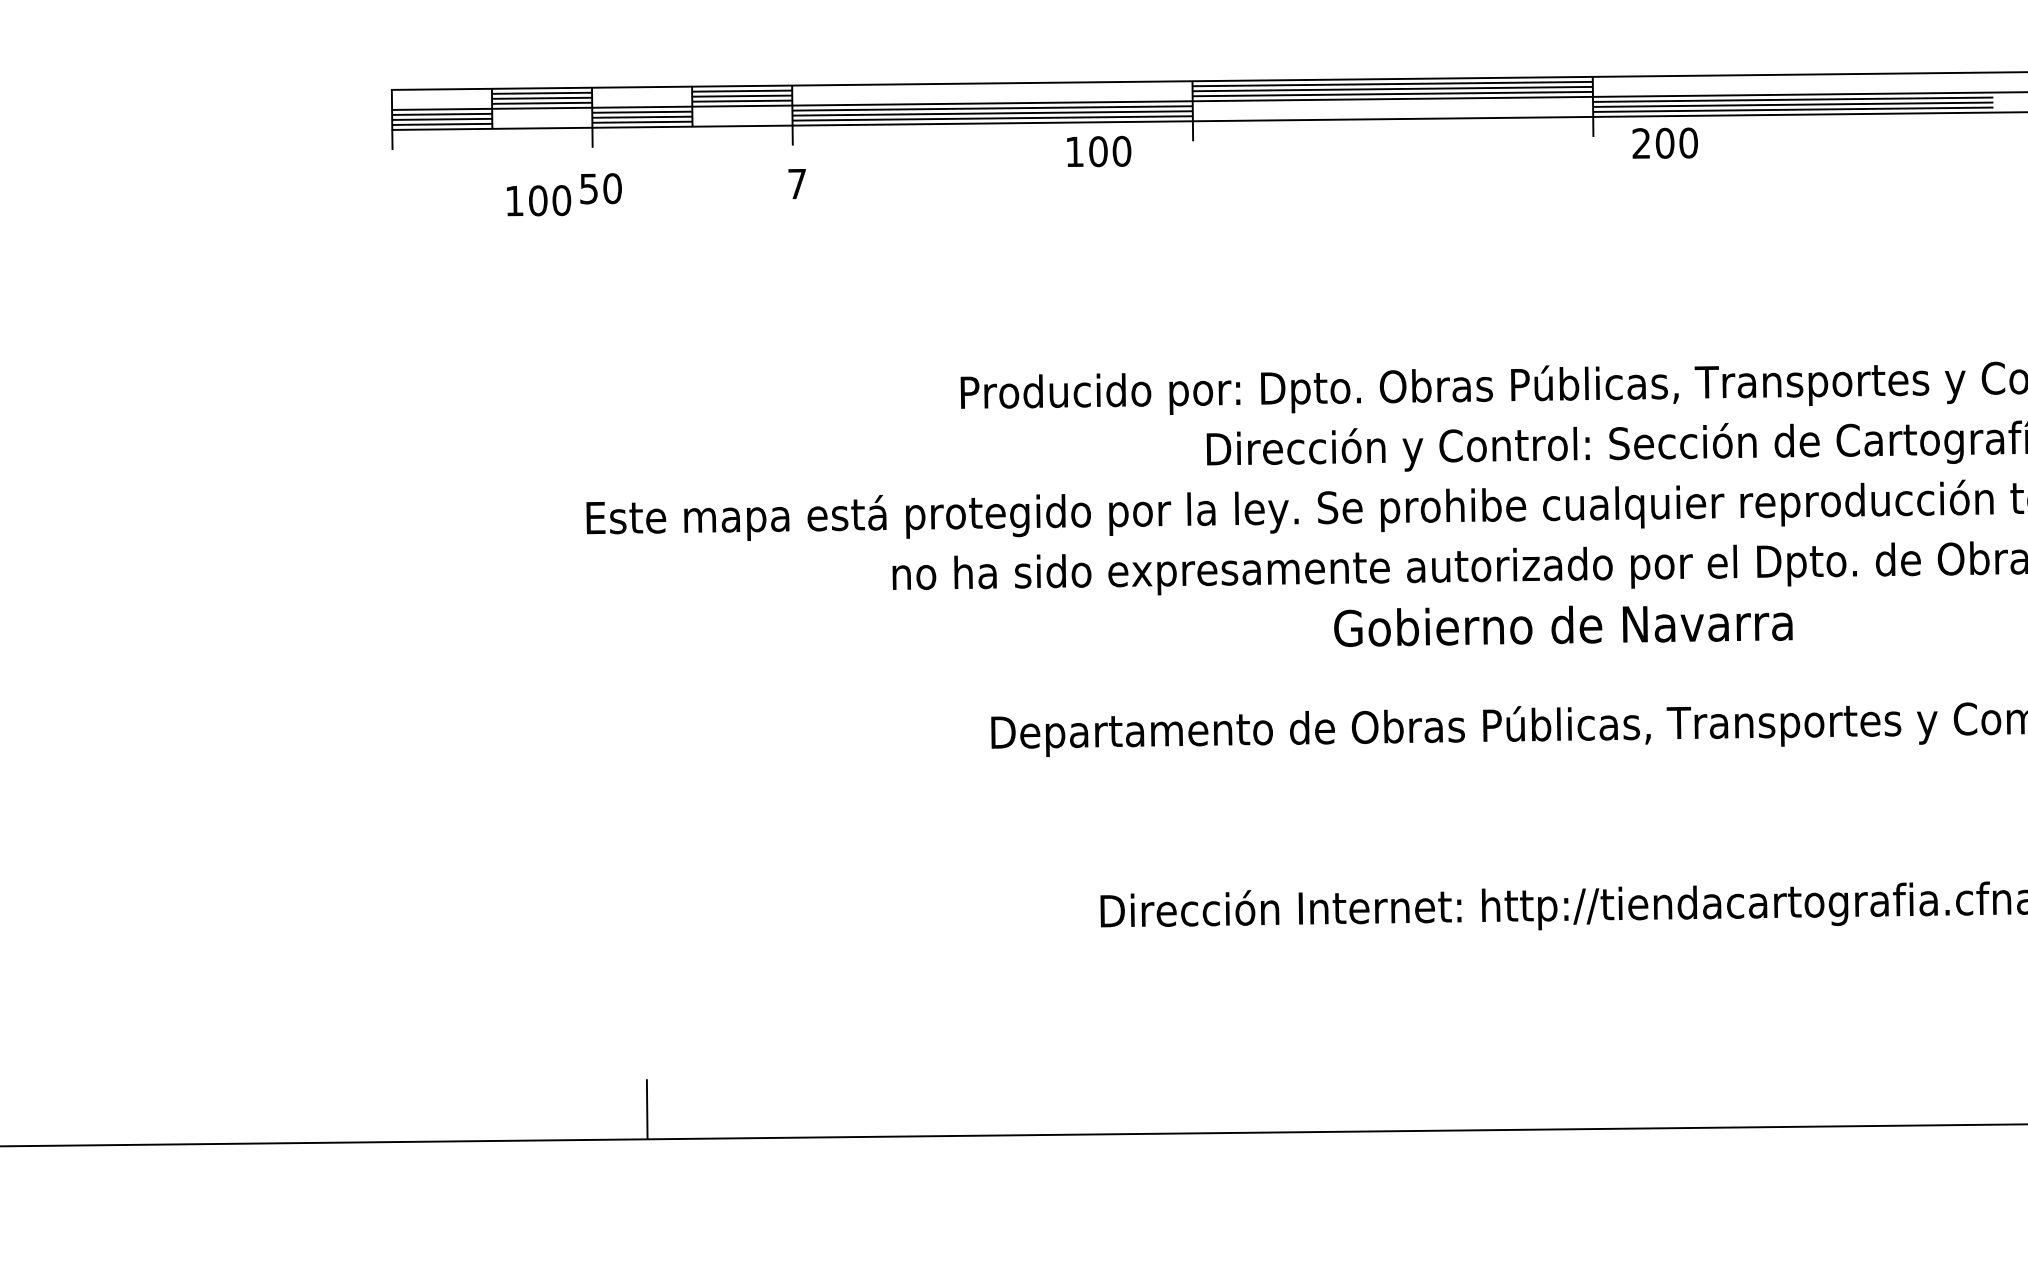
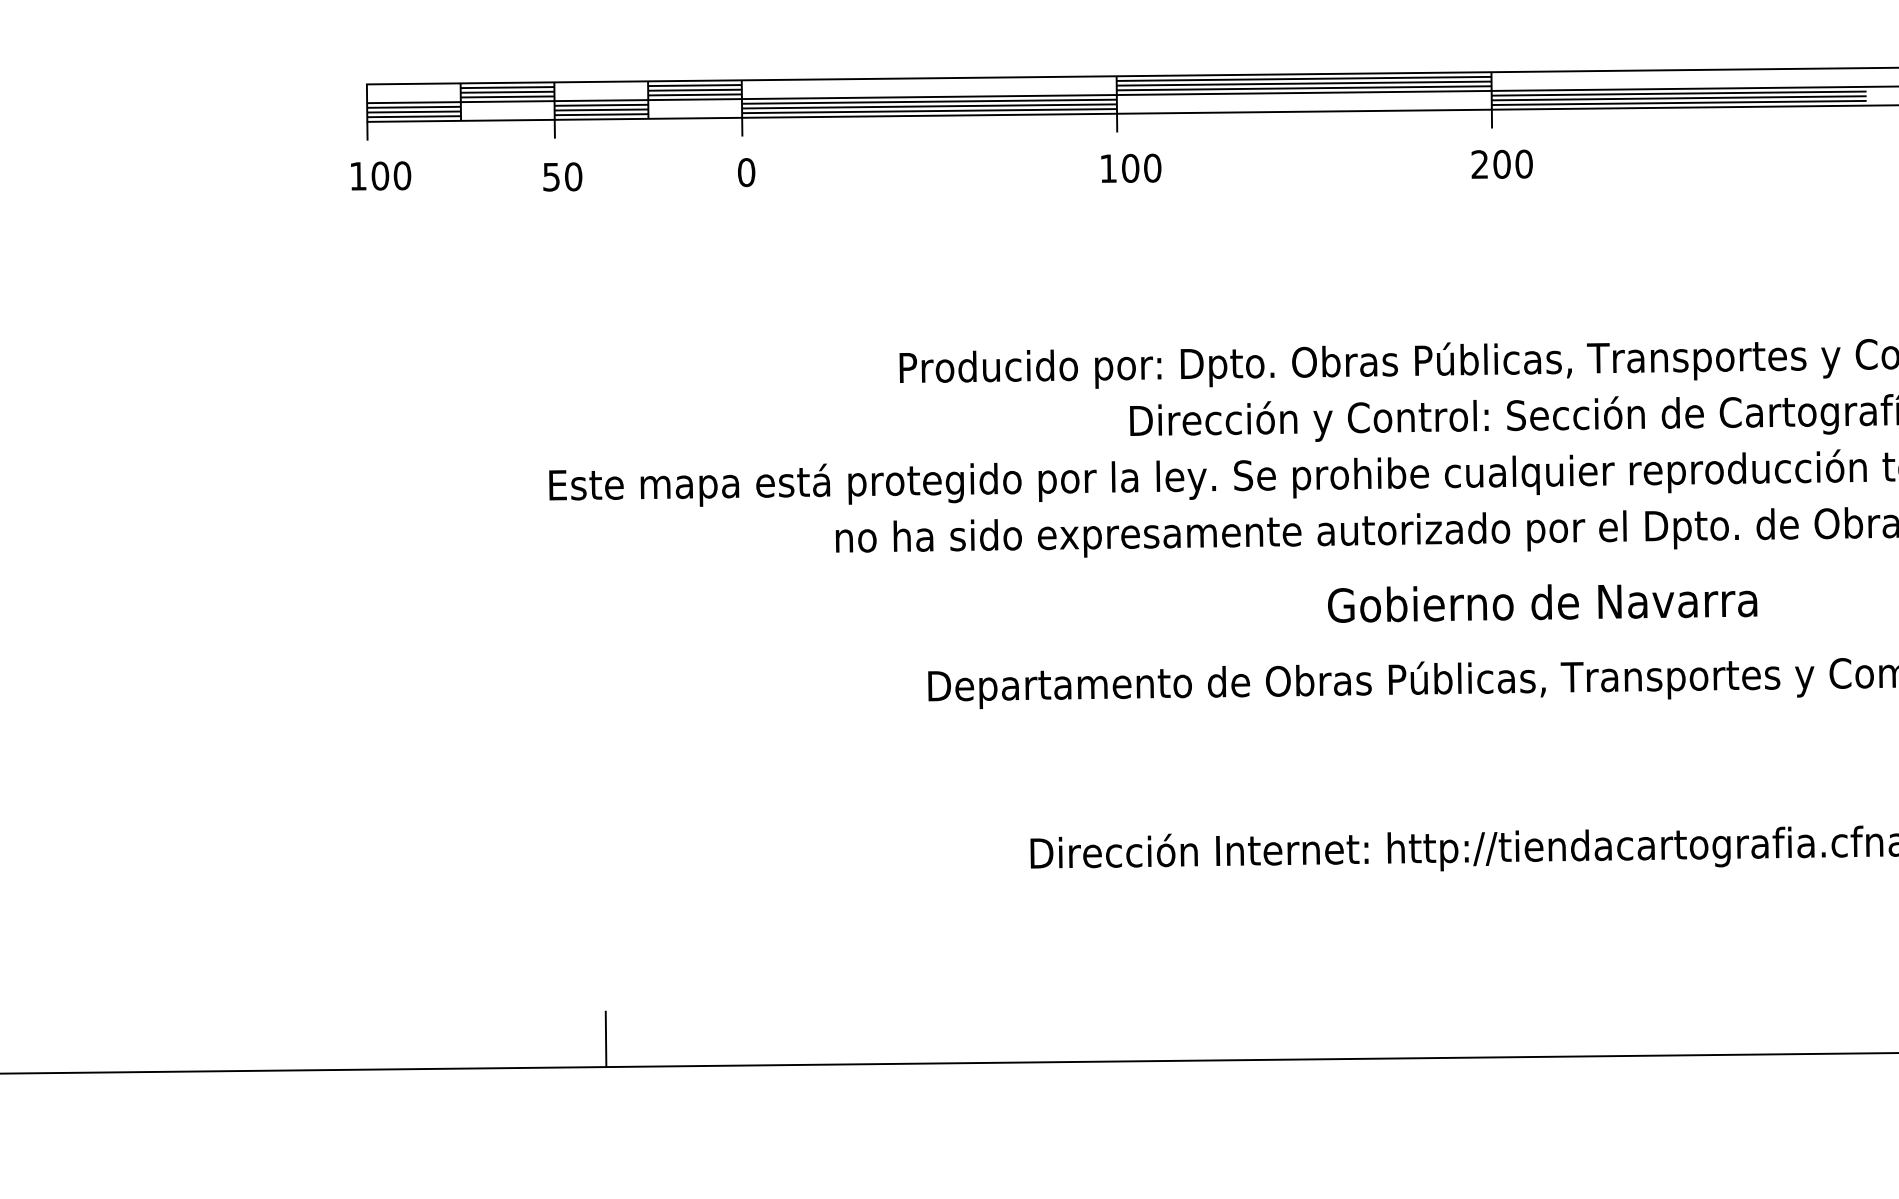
text: (1664, 142) -> (1501, 163), moved
text: (1099, 151) -> (1131, 168), moved
text: (797, 183) -> (746, 172), 7 -> 0
text: (539, 200) -> (381, 175), moved
text: (1563, 625) -> (1542, 602), moved

